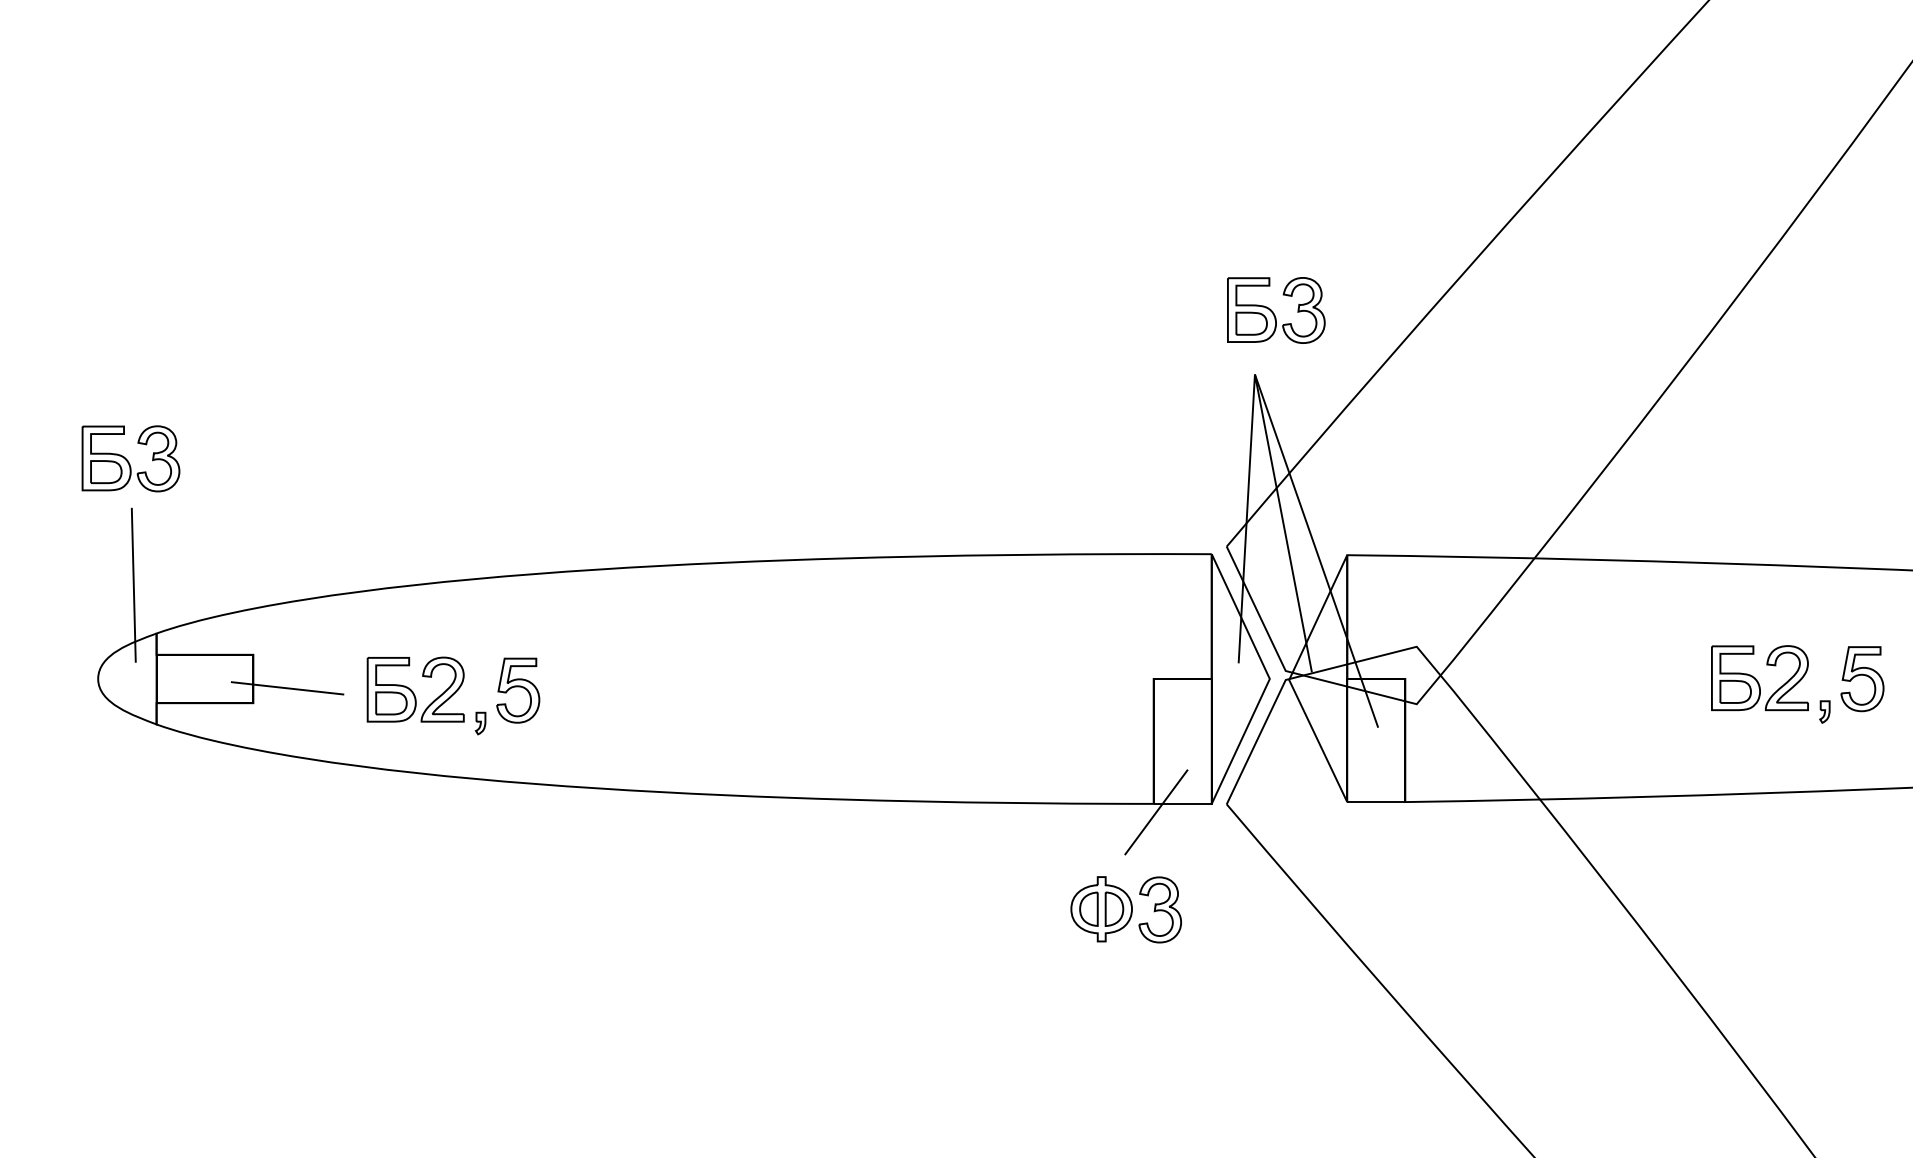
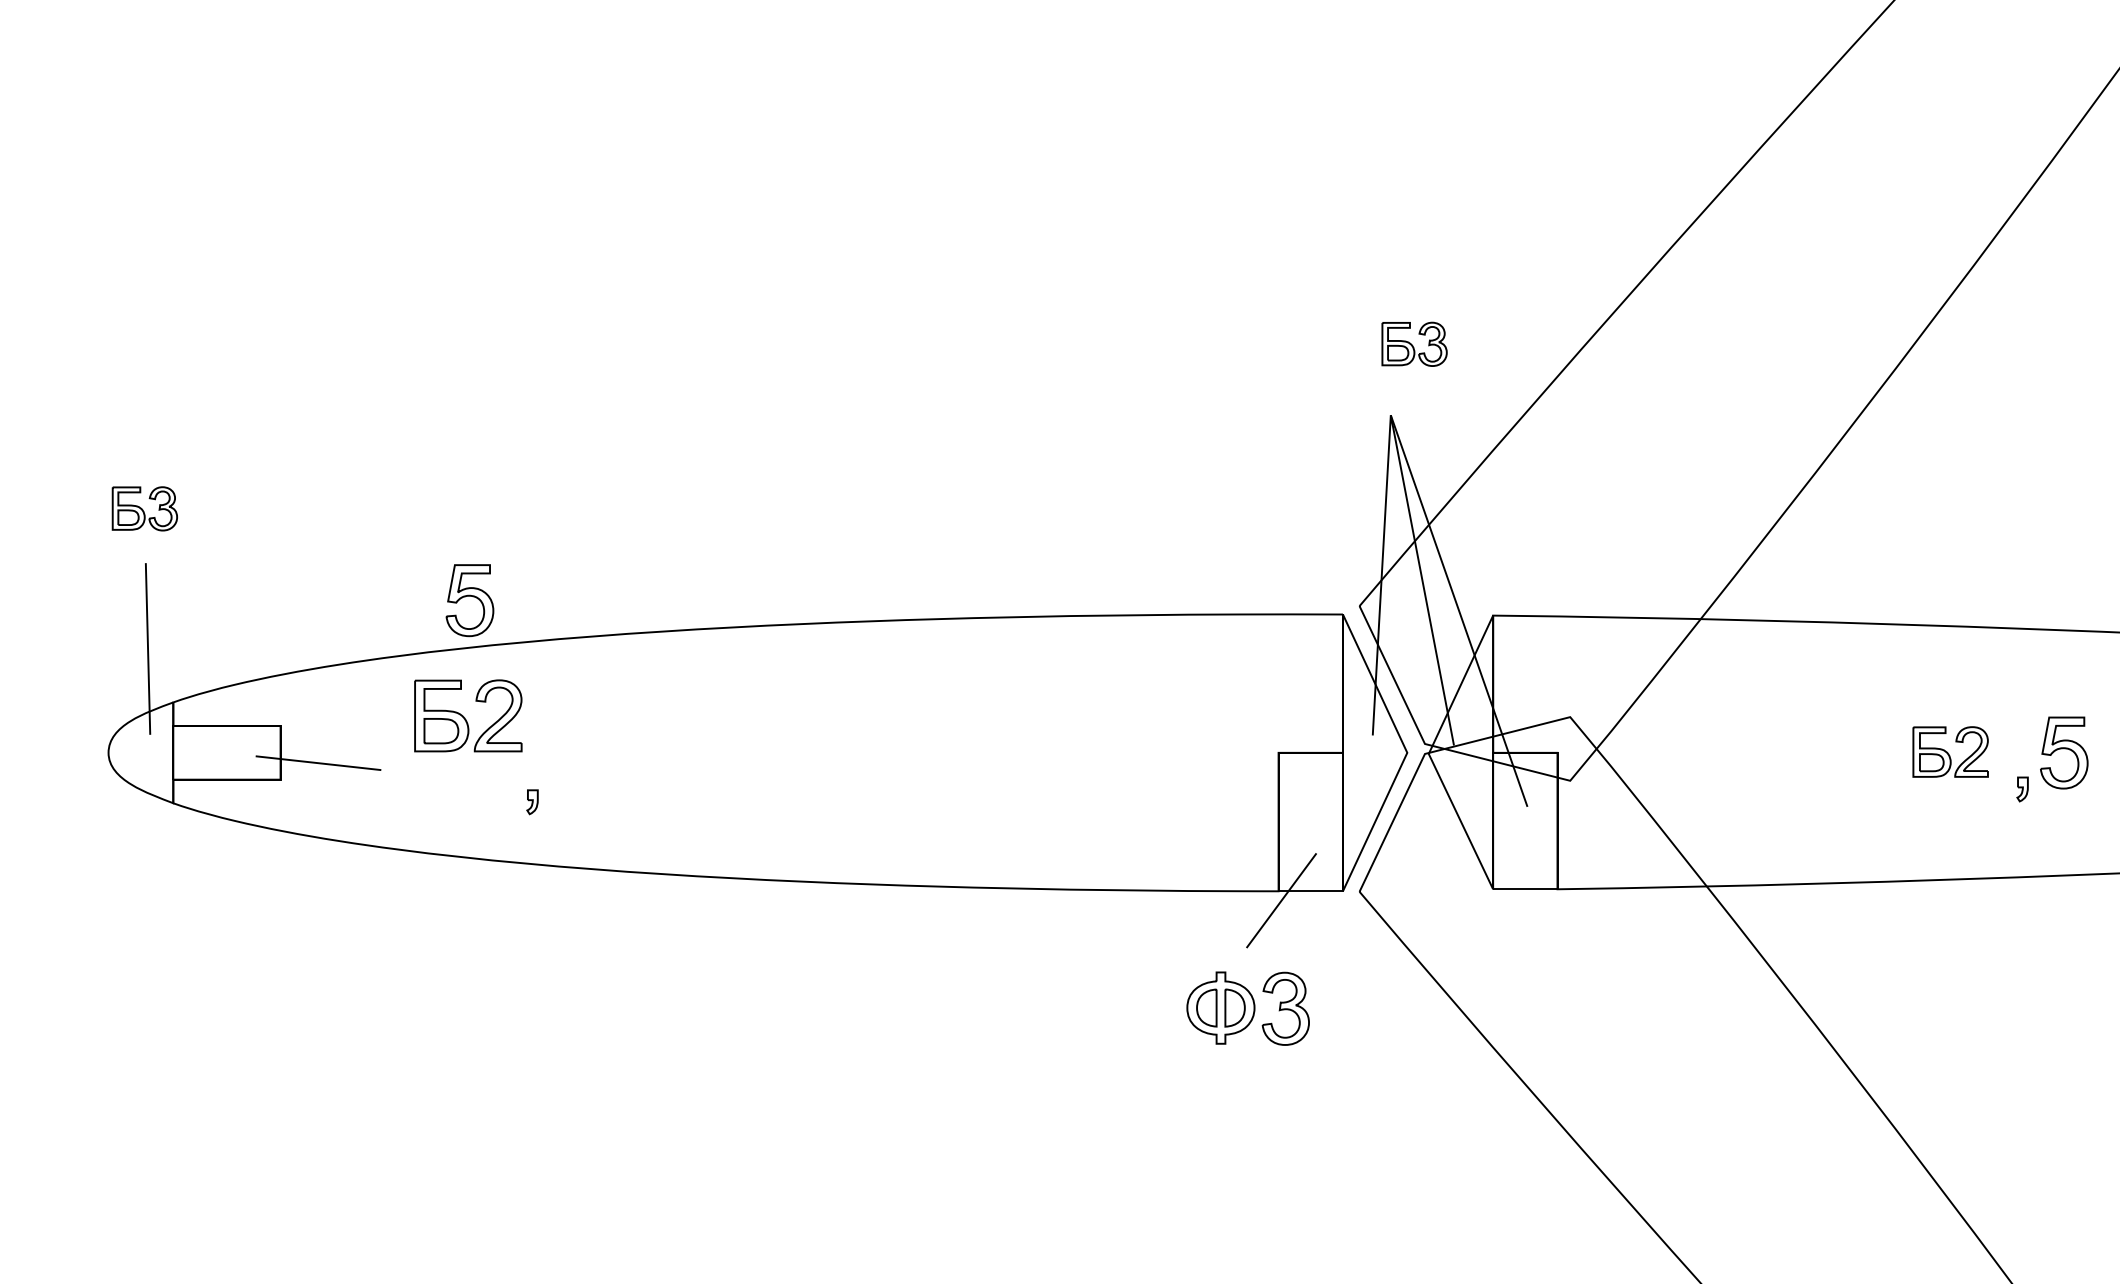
part: (1276, 310) -> (1414, 344), size x0.6
part: (130, 458) -> (144, 508), size x0.6
part: (1759, 678) -> (1950, 752), size x0.7
part: (415, 689) -> (468, 715), moved
part: (518, 690) -> (470, 600), moved

